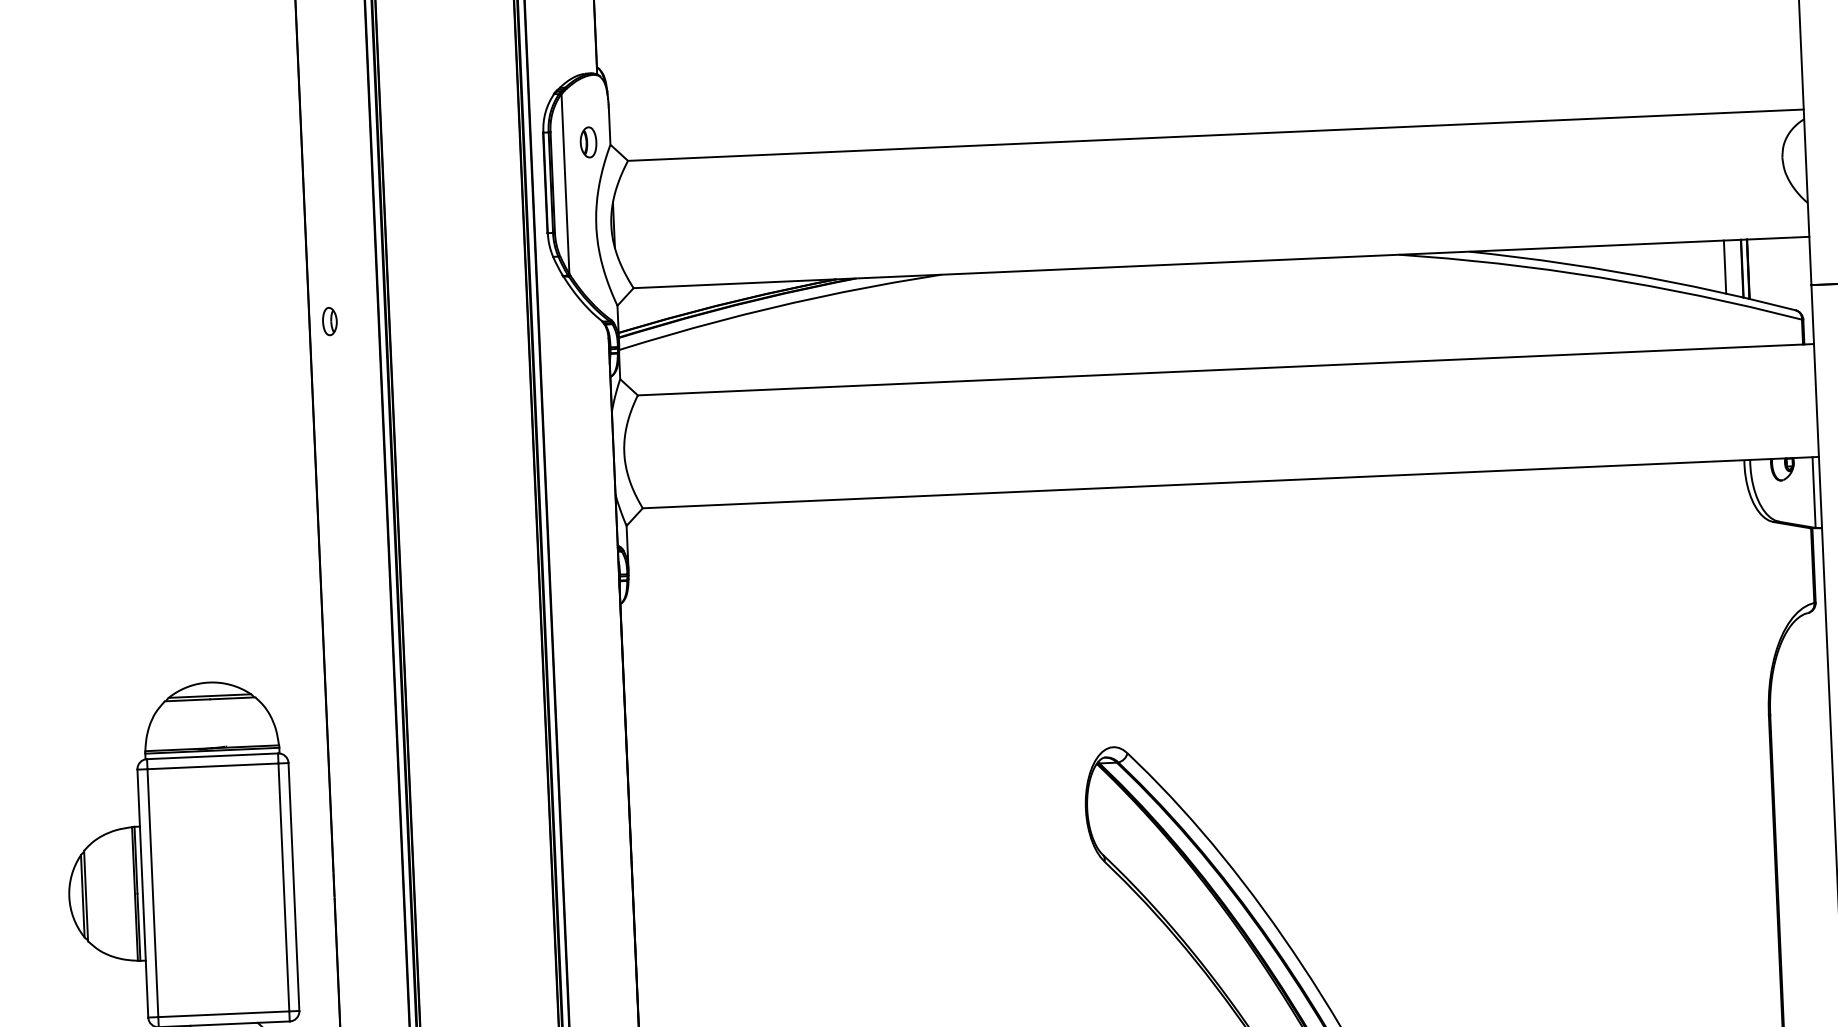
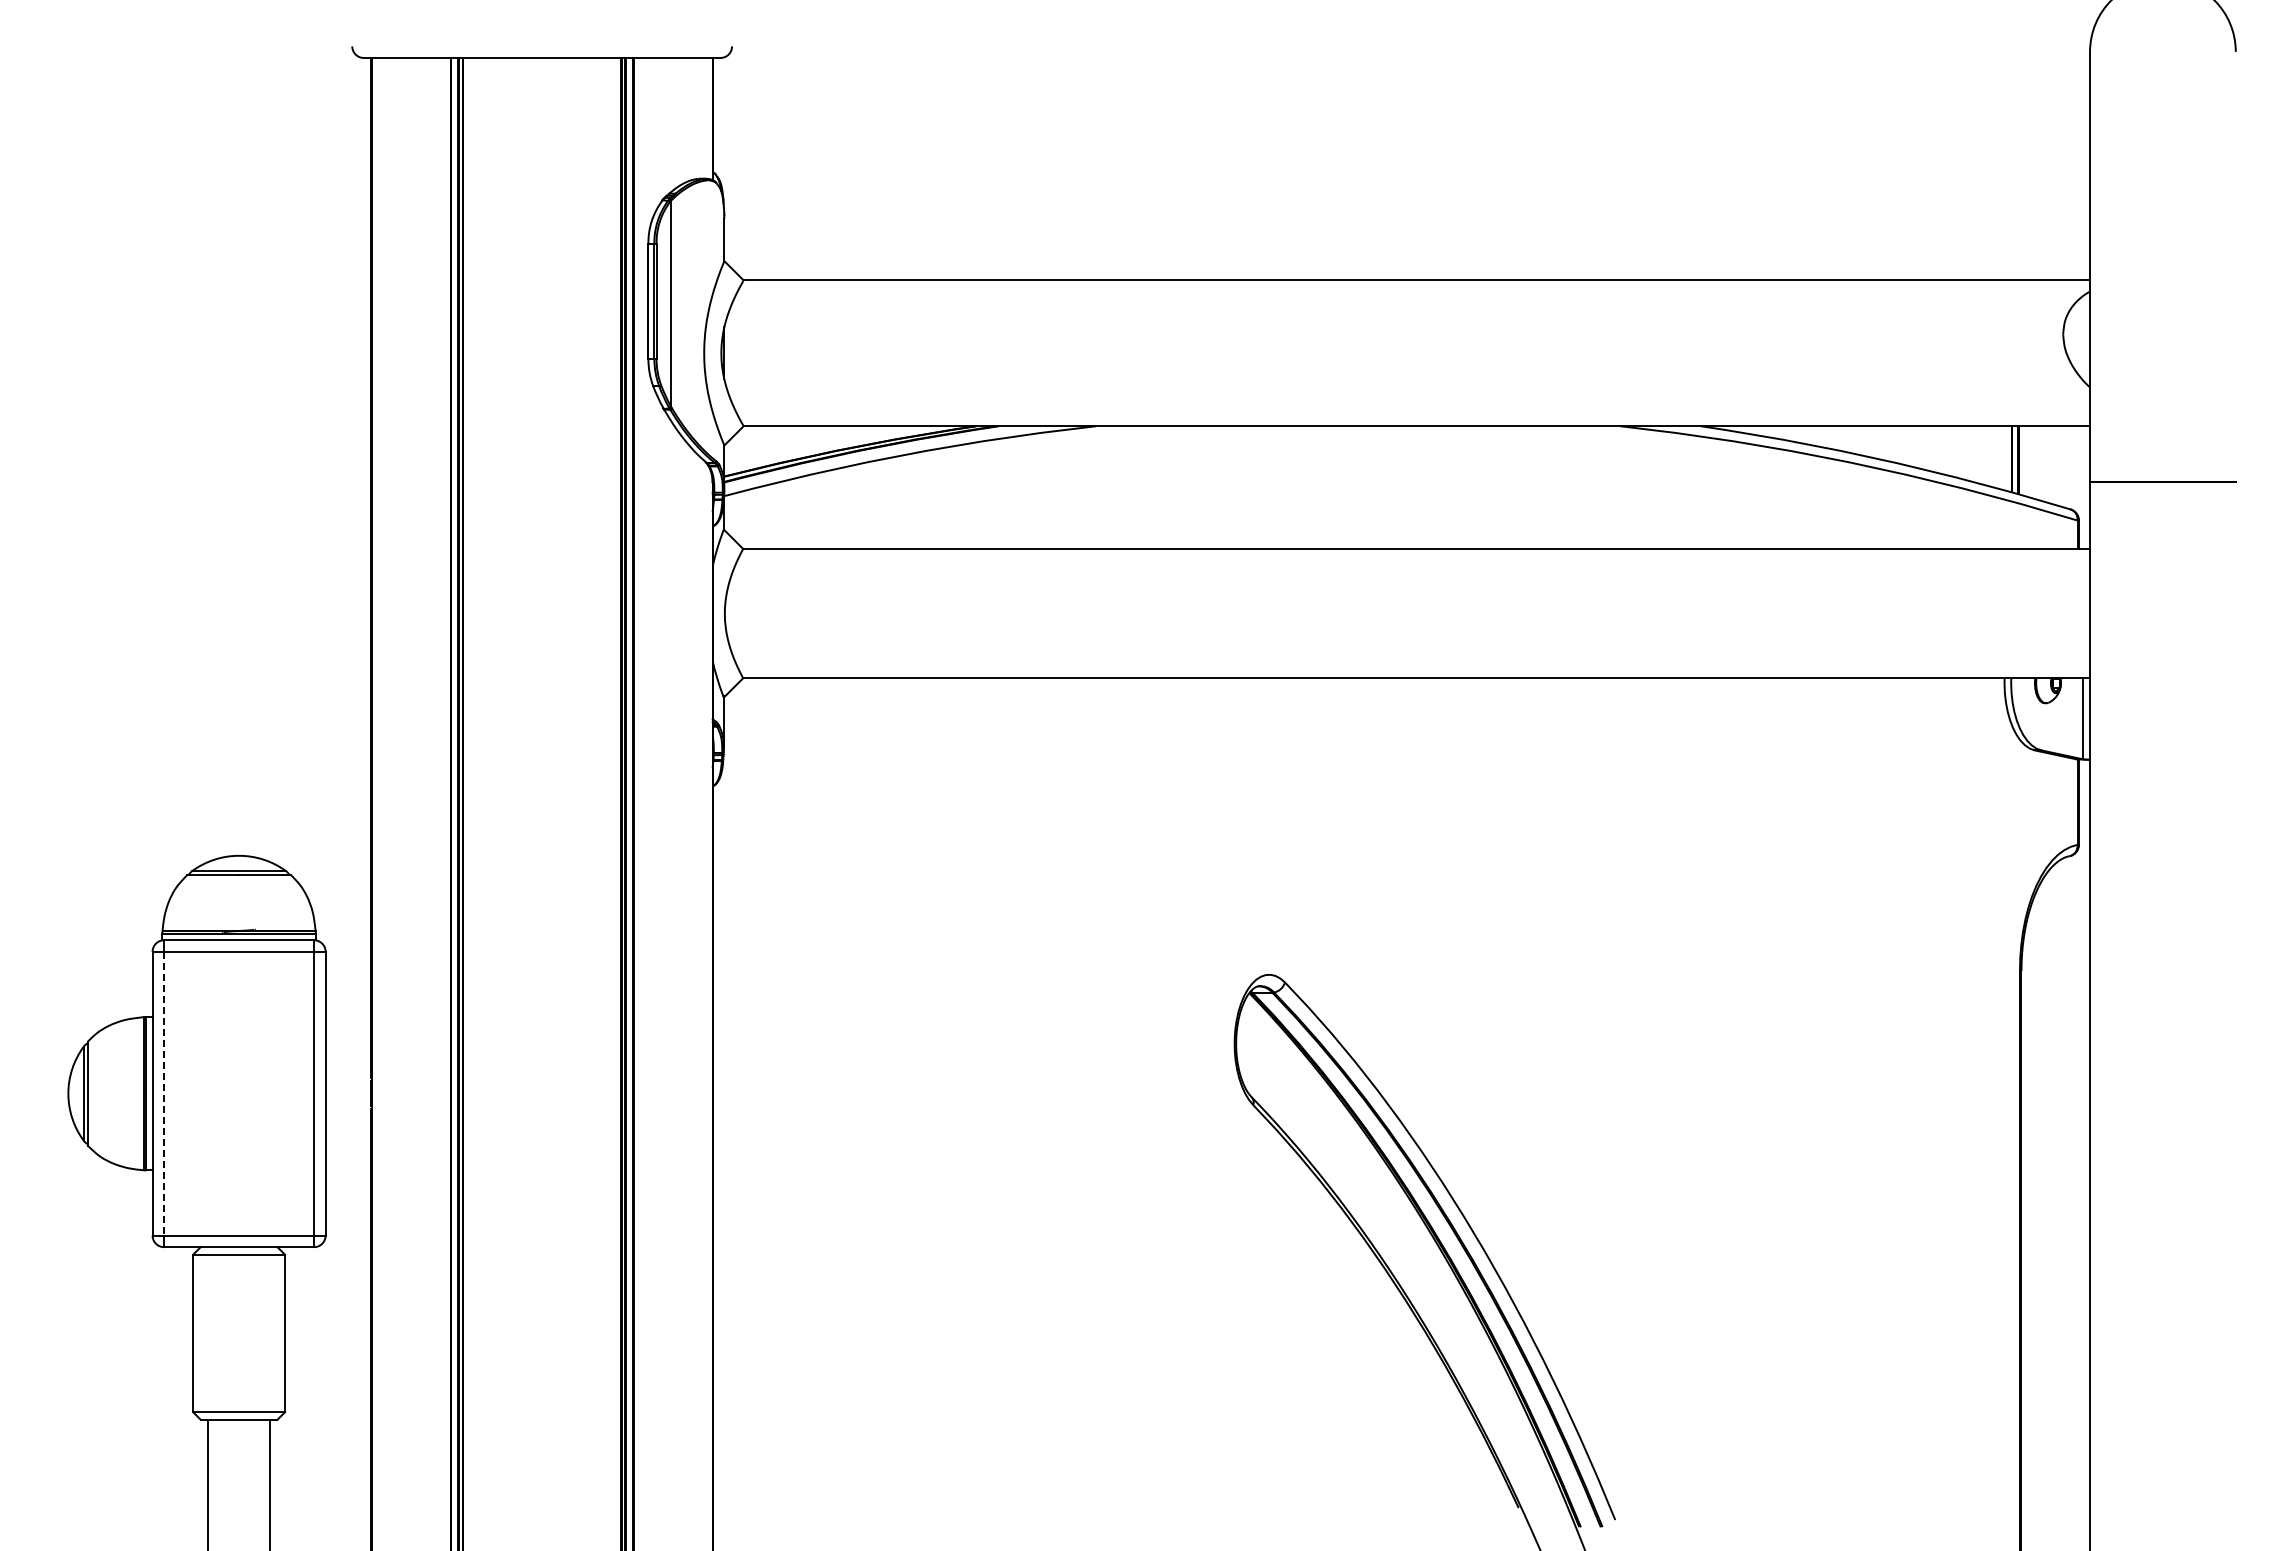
part: (588, 142) -> (699, 257), removed
line: (1725, 266) -> (1992, 456), removed
part: (329, 320) -> (394, 448), removed
line: (153, 892) -> (164, 1093), solid -> dashed

